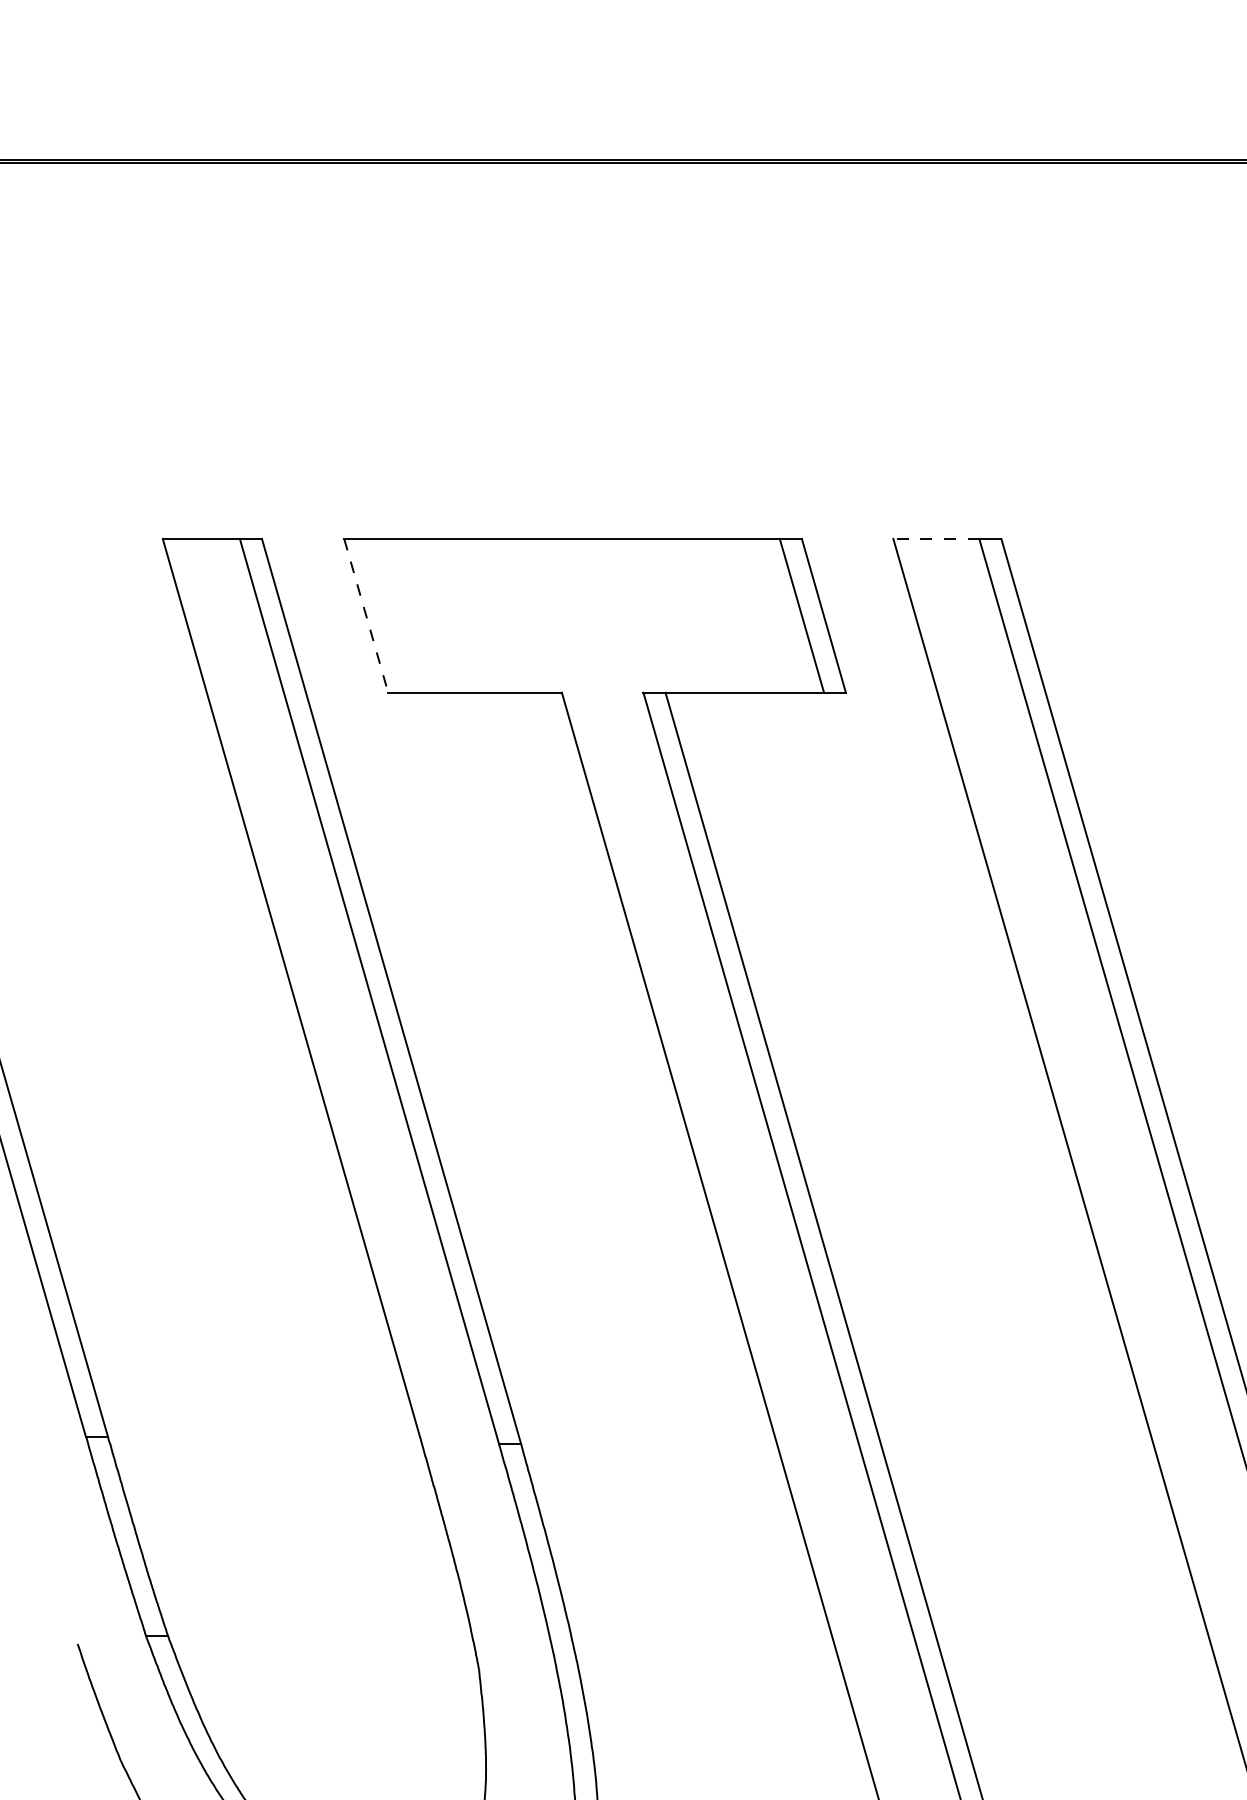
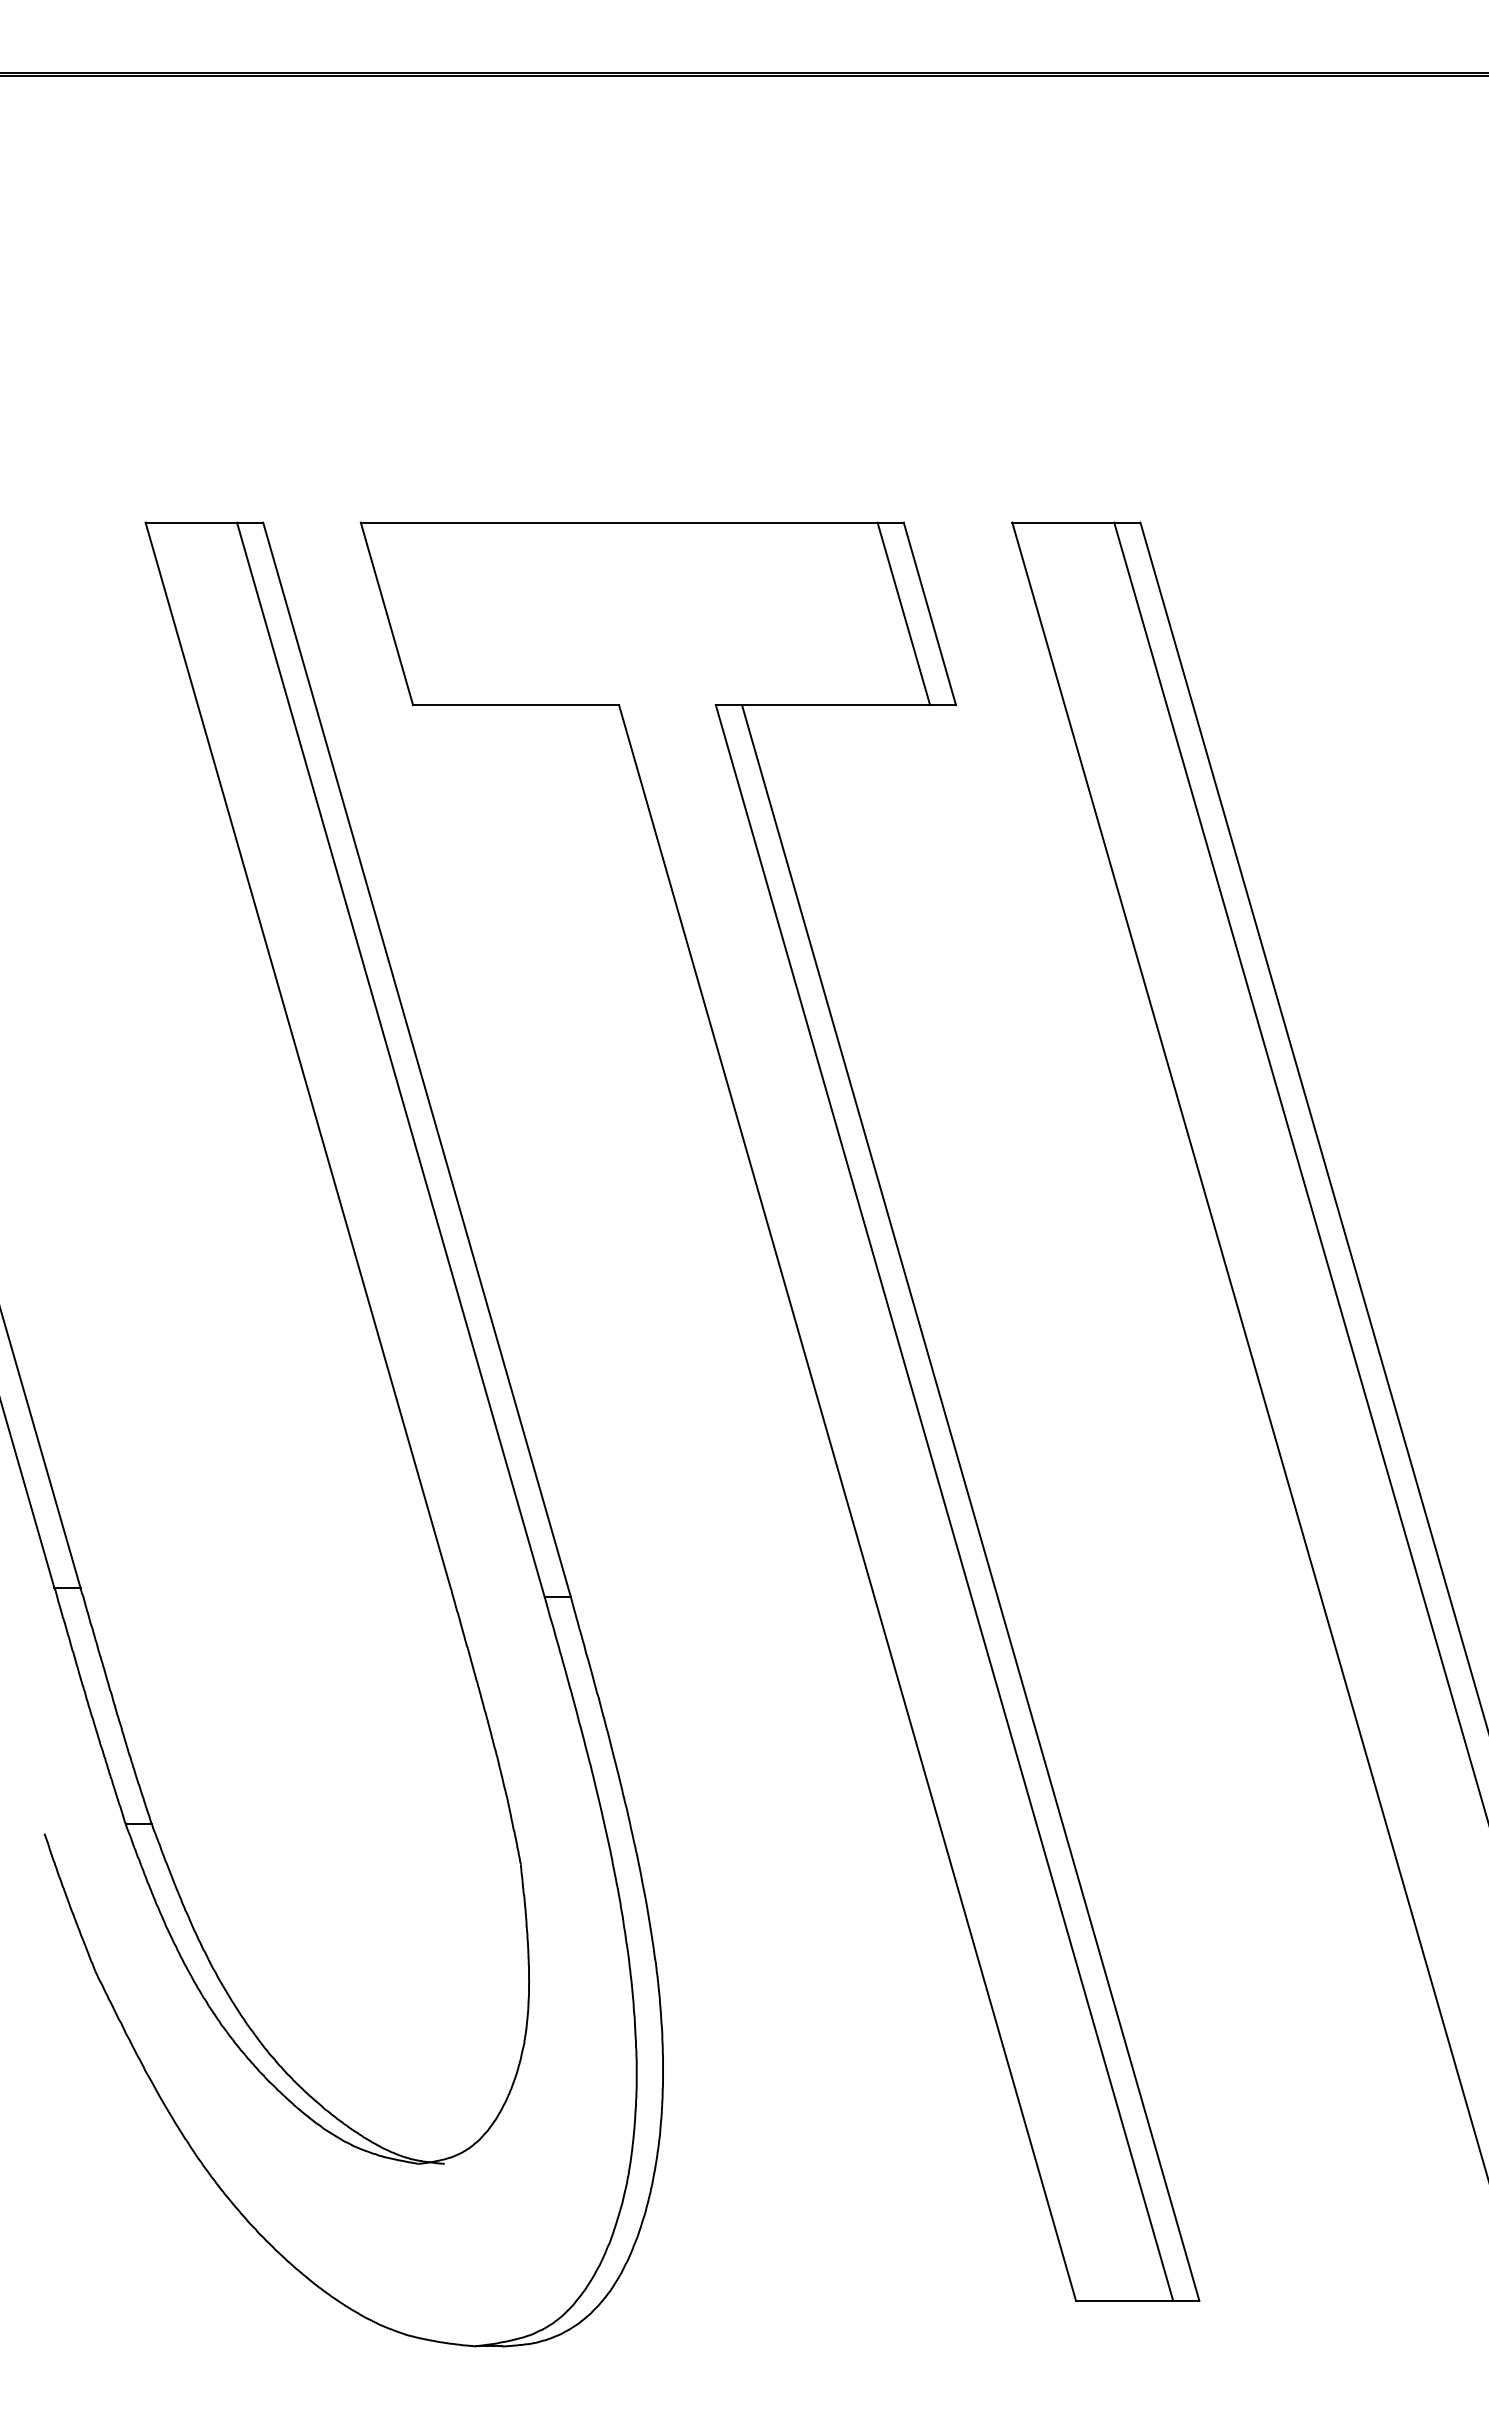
line: (936, 538) -> (1063, 522), dashed -> solid
line: (365, 615) -> (386, 613), dashed -> solid

